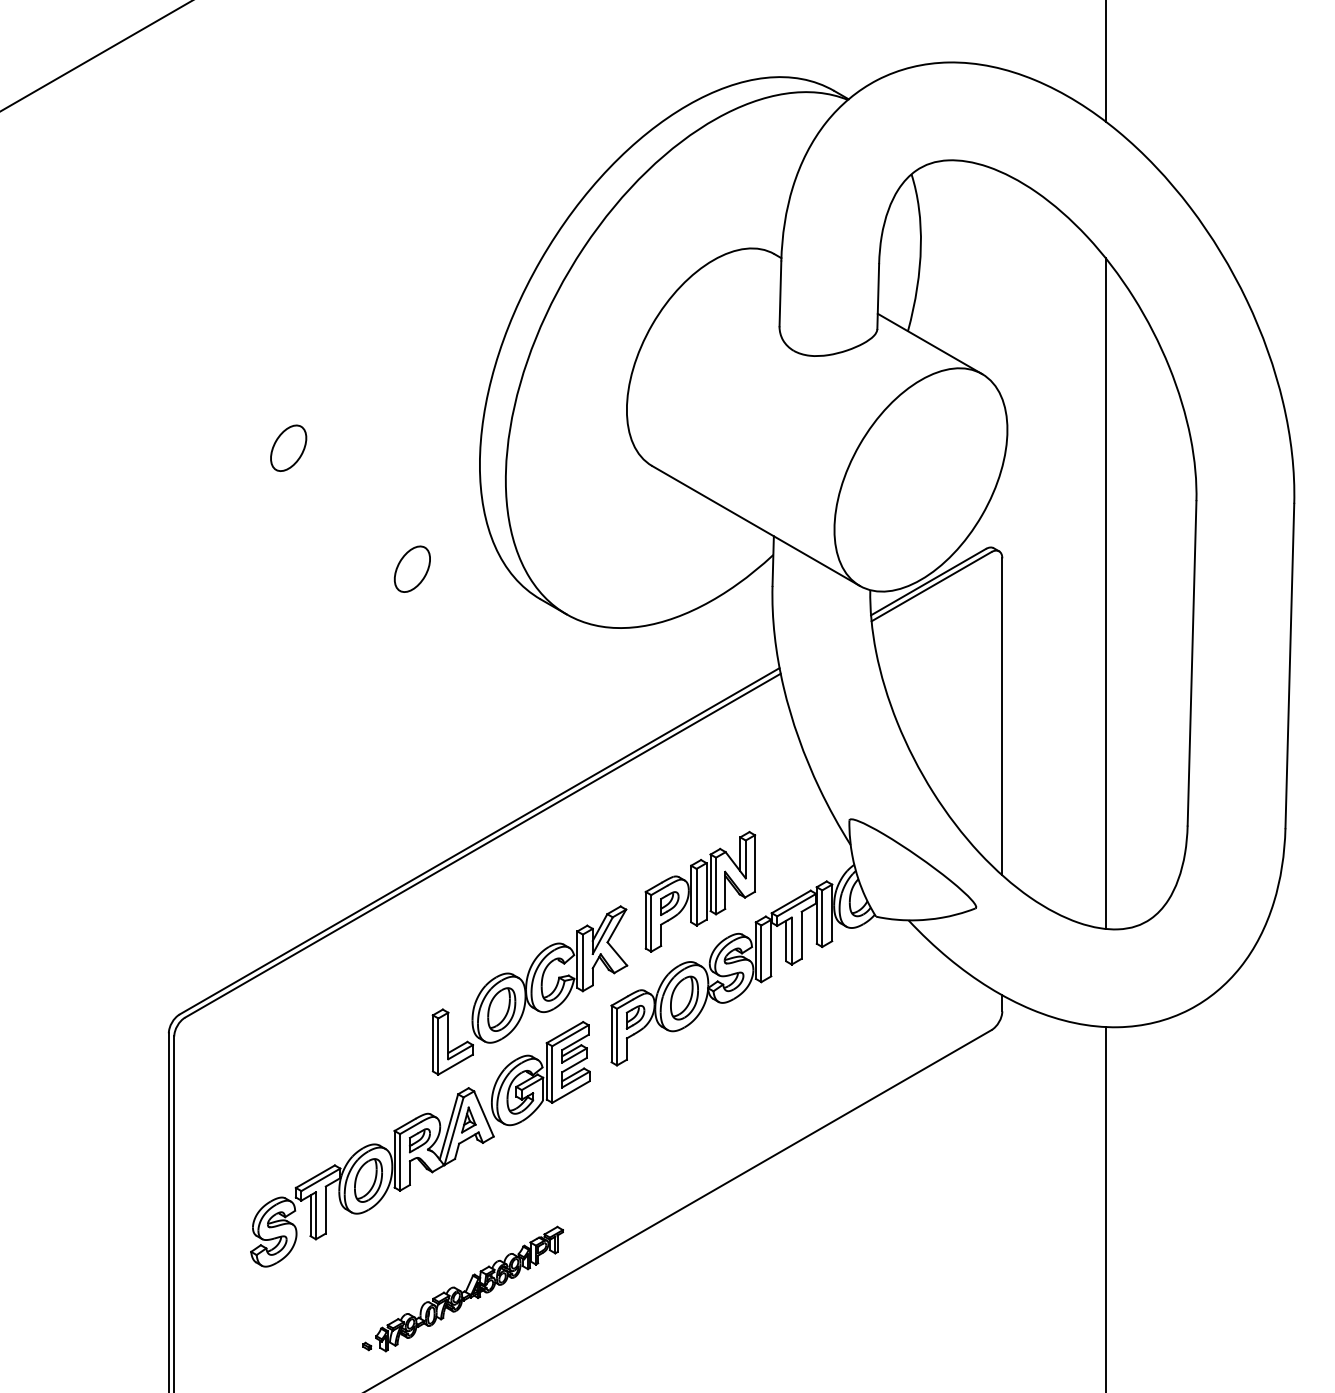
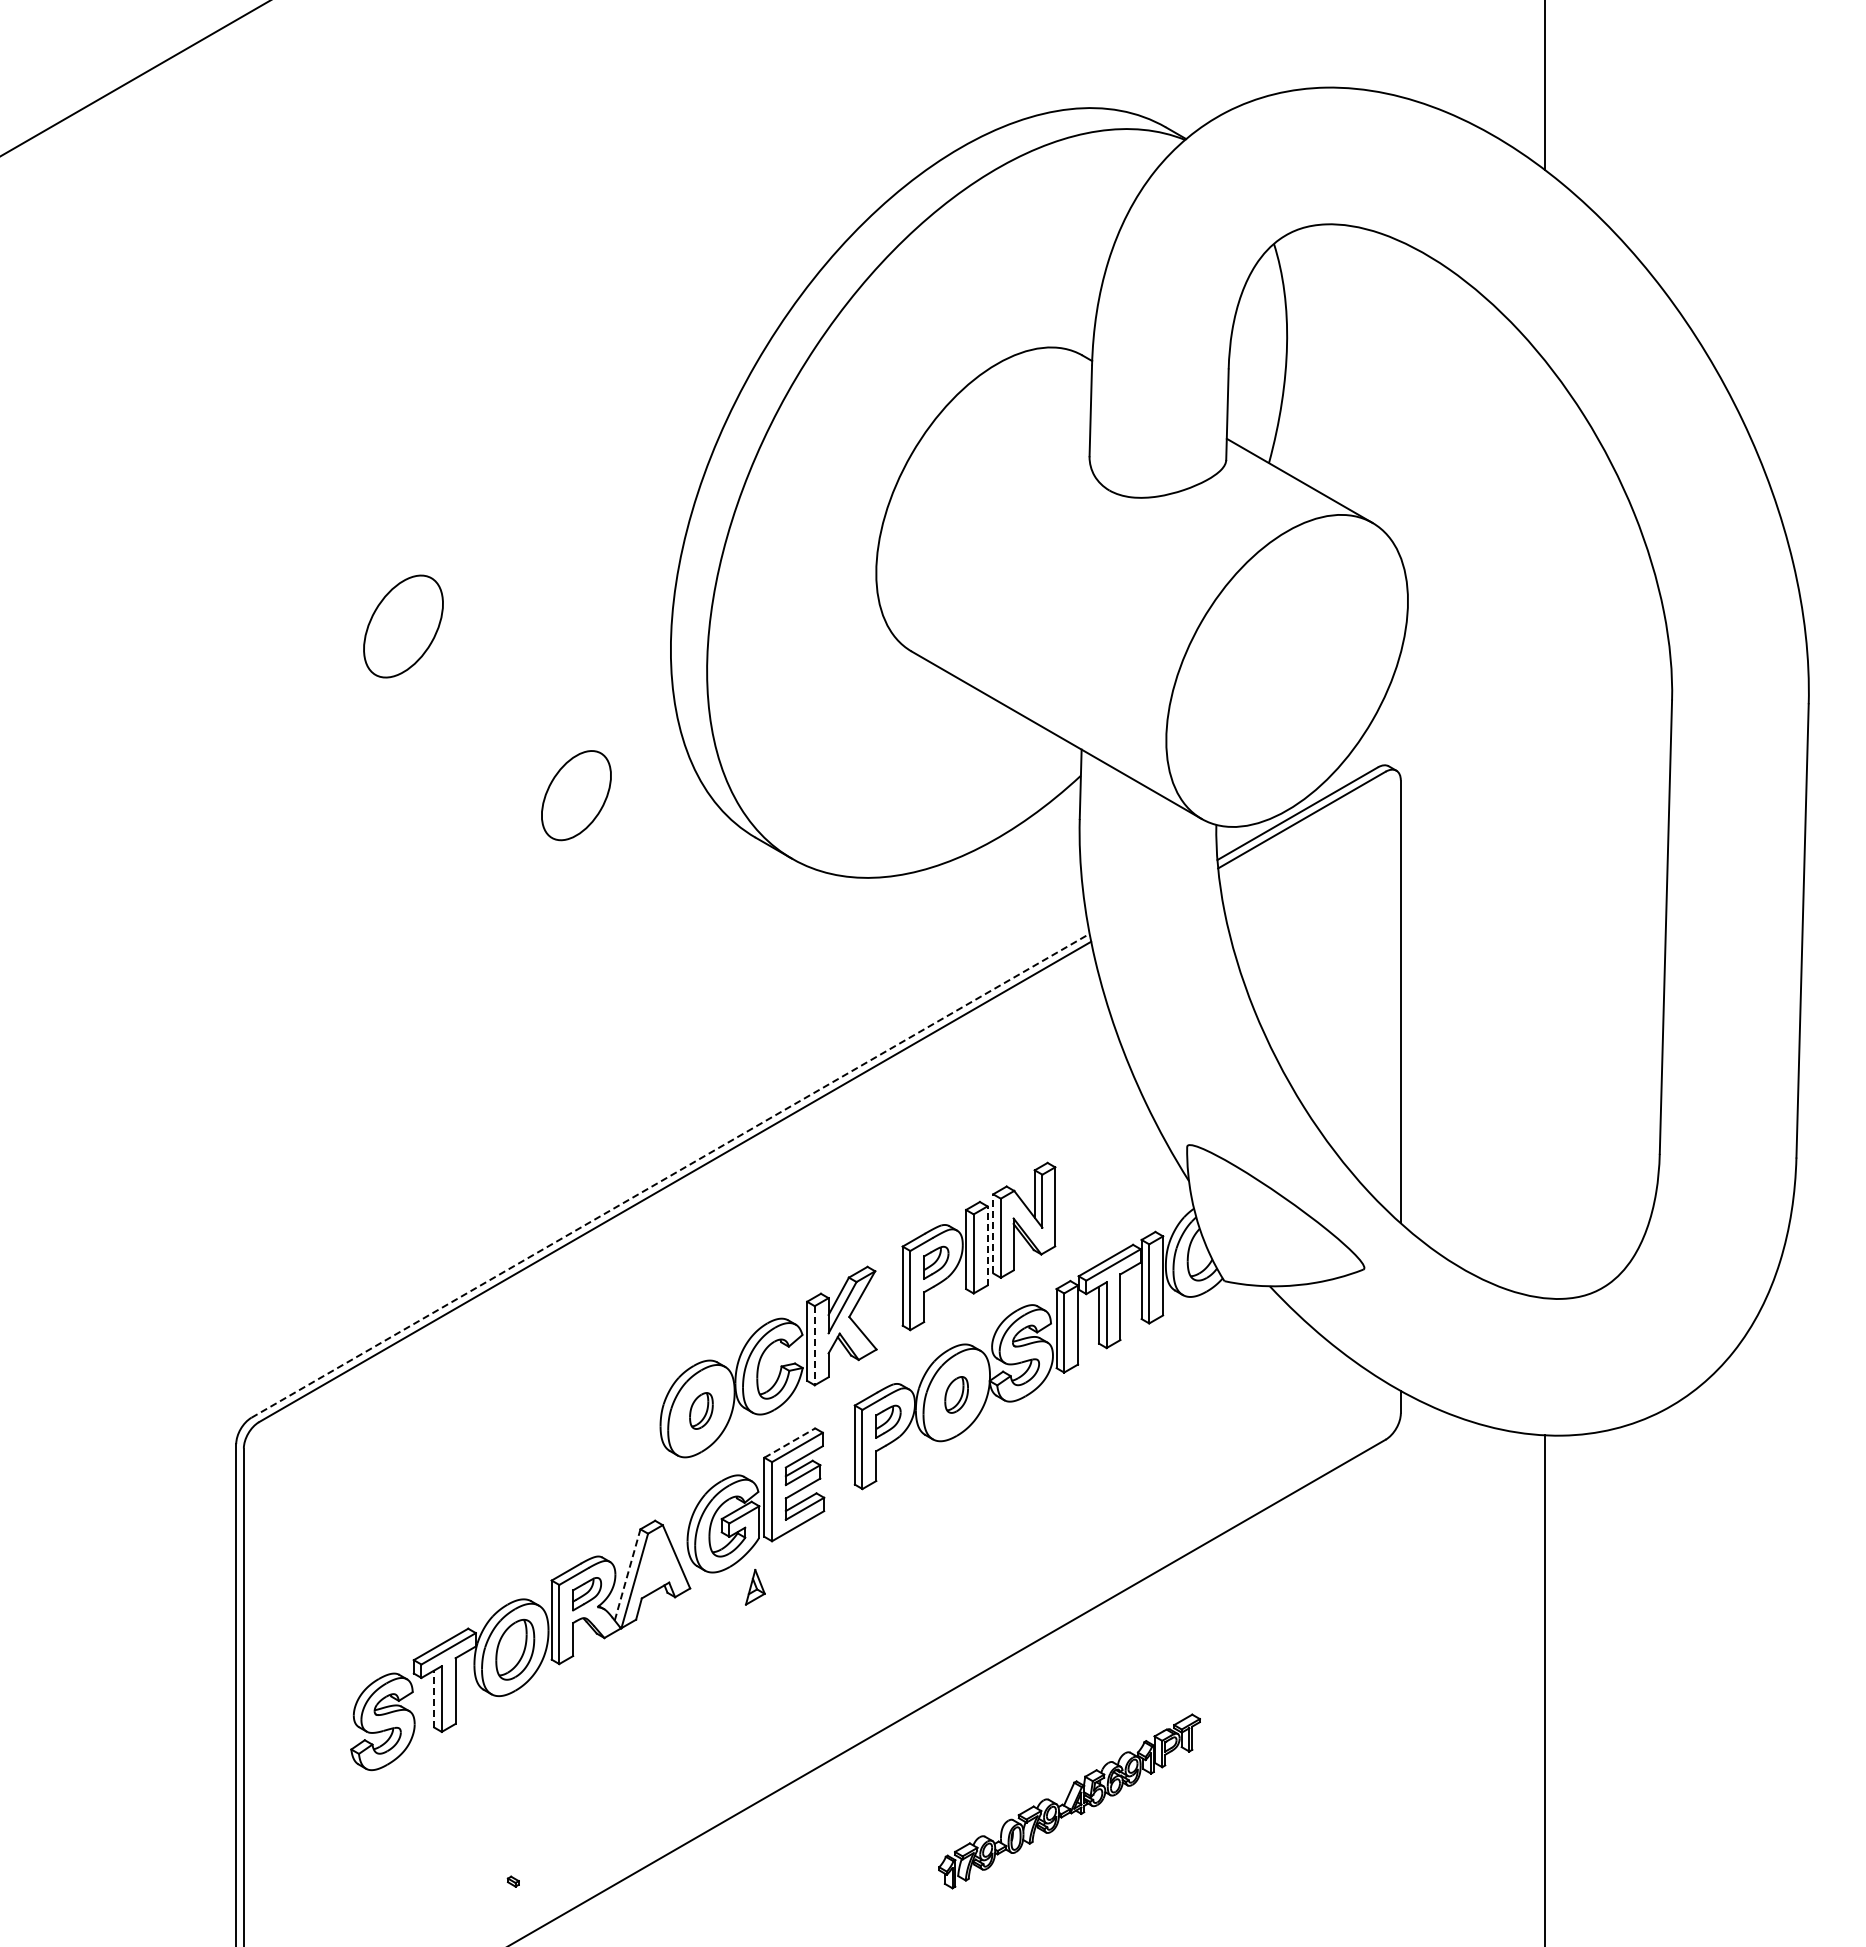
part: (288, 448) -> (403, 626), size x1.6
part: (412, 569) -> (576, 795), size x1.4
line: (1105, 593) -> (1545, 829), removed
line: (479, 841) -> (670, 1175), solid -> dashed
line: (710, 882) -> (993, 1233), solid -> dashed
line: (706, 891) -> (987, 1245), solid -> dashed
line: (582, 962) -> (814, 1345), solid -> dashed
part: (684, 997) -> (956, 1394), size x0.6
part: (501, 1009) -> (701, 1410), size x0.6
line: (565, 1032) -> (790, 1442), solid -> dashed
part: (453, 1041) -> (633, 1455), removed
part: (468, 1120) -> (755, 1587), moved
line: (448, 1126) -> (627, 1574), solid -> dashed
line: (310, 1215) -> (434, 1698), solid -> dashed
part: (469, 1289) -> (1069, 1801), moved

